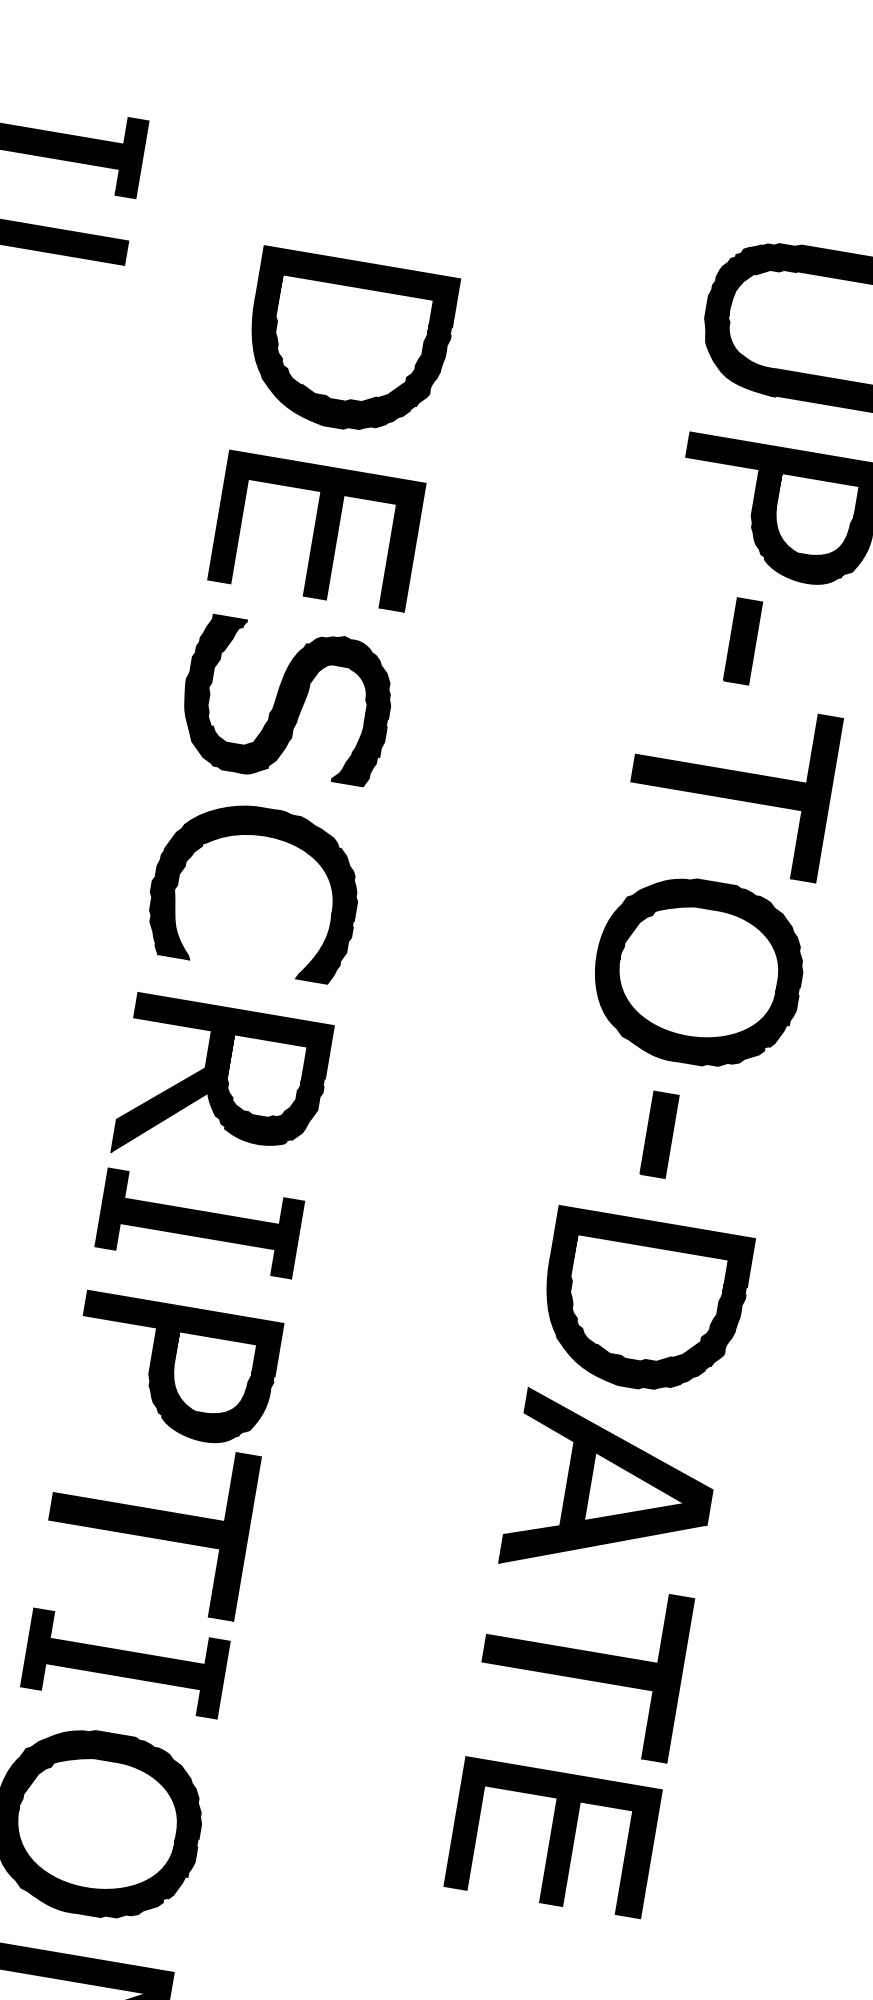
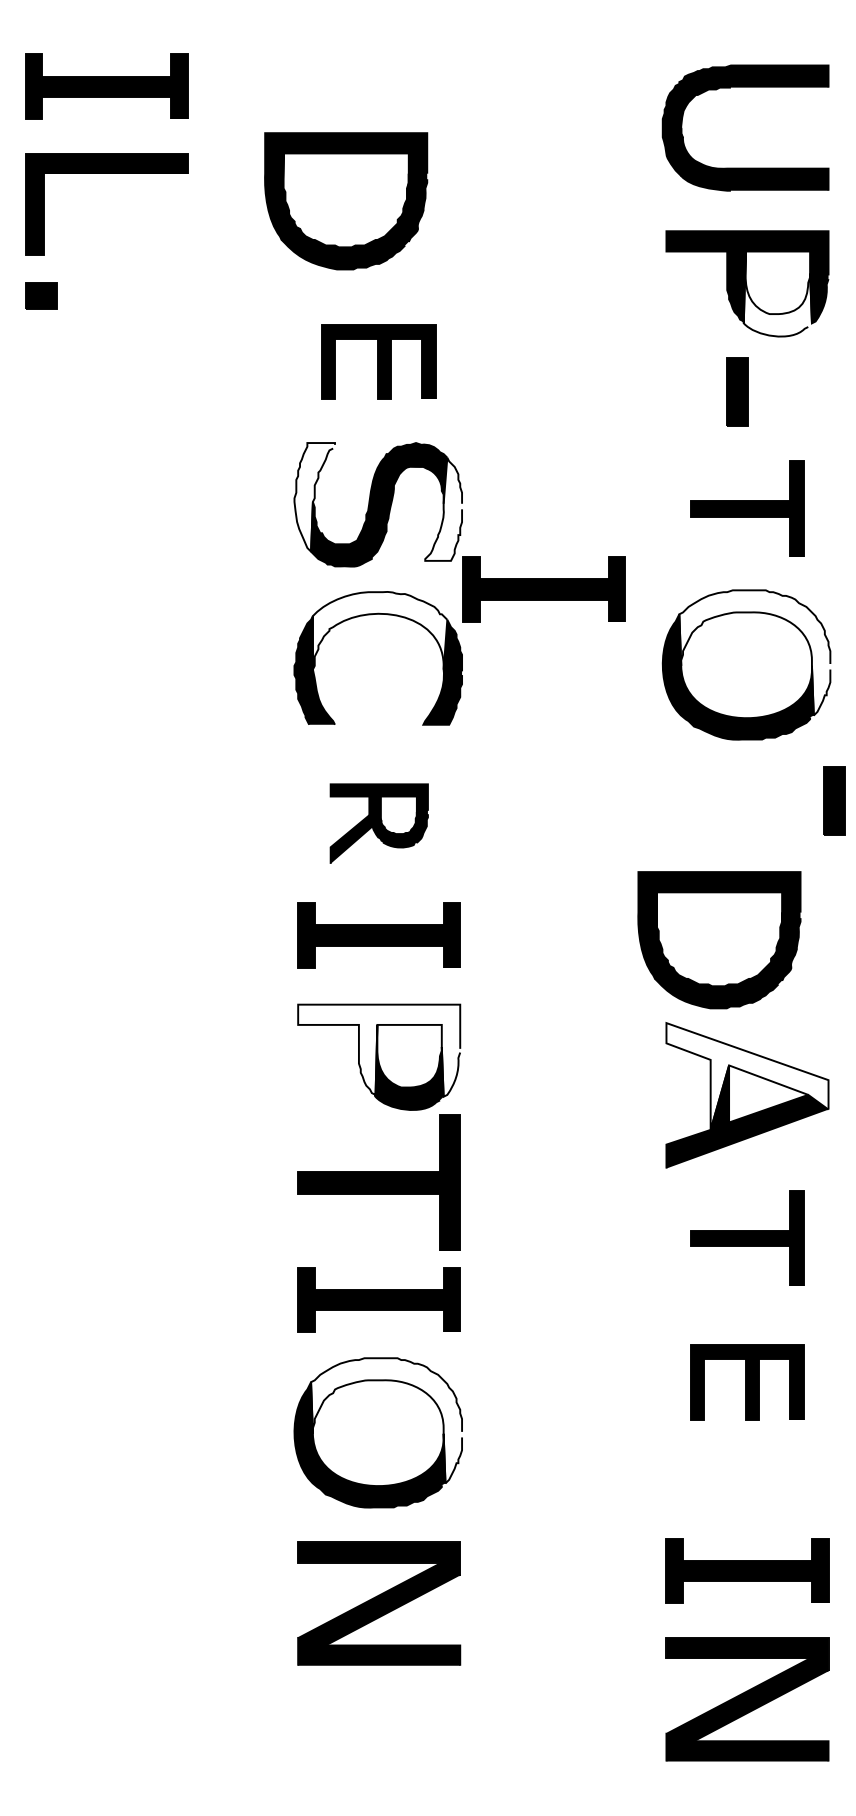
part: (348, 345) -> (346, 201), moved
part: (316, 530) -> (378, 361), size x0.7
fill: (811, 530) -> (777, 293), removed
fill: (211, 681) -> (314, 497), removed
fill: (364, 721) -> (443, 508), removed
part: (731, 783) -> (747, 508), size x0.7
part: (468, 839) -> (543, 589), added
fill: (262, 855) -> (379, 630), removed
fill: (710, 958) -> (754, 652), removed
part: (223, 1088) -> (379, 823), size x0.6
part: (659, 1134) -> (834, 800), moved
part: (643, 1305) -> (719, 940), moved
fill: (176, 1362) -> (379, 1050), removed
fill: (615, 1469) -> (747, 1076), removed
part: (582, 1663) -> (747, 1237), size x0.7
fill: (109, 1810) -> (386, 1420), removed
part: (553, 1838) -> (747, 1382), size x0.7

